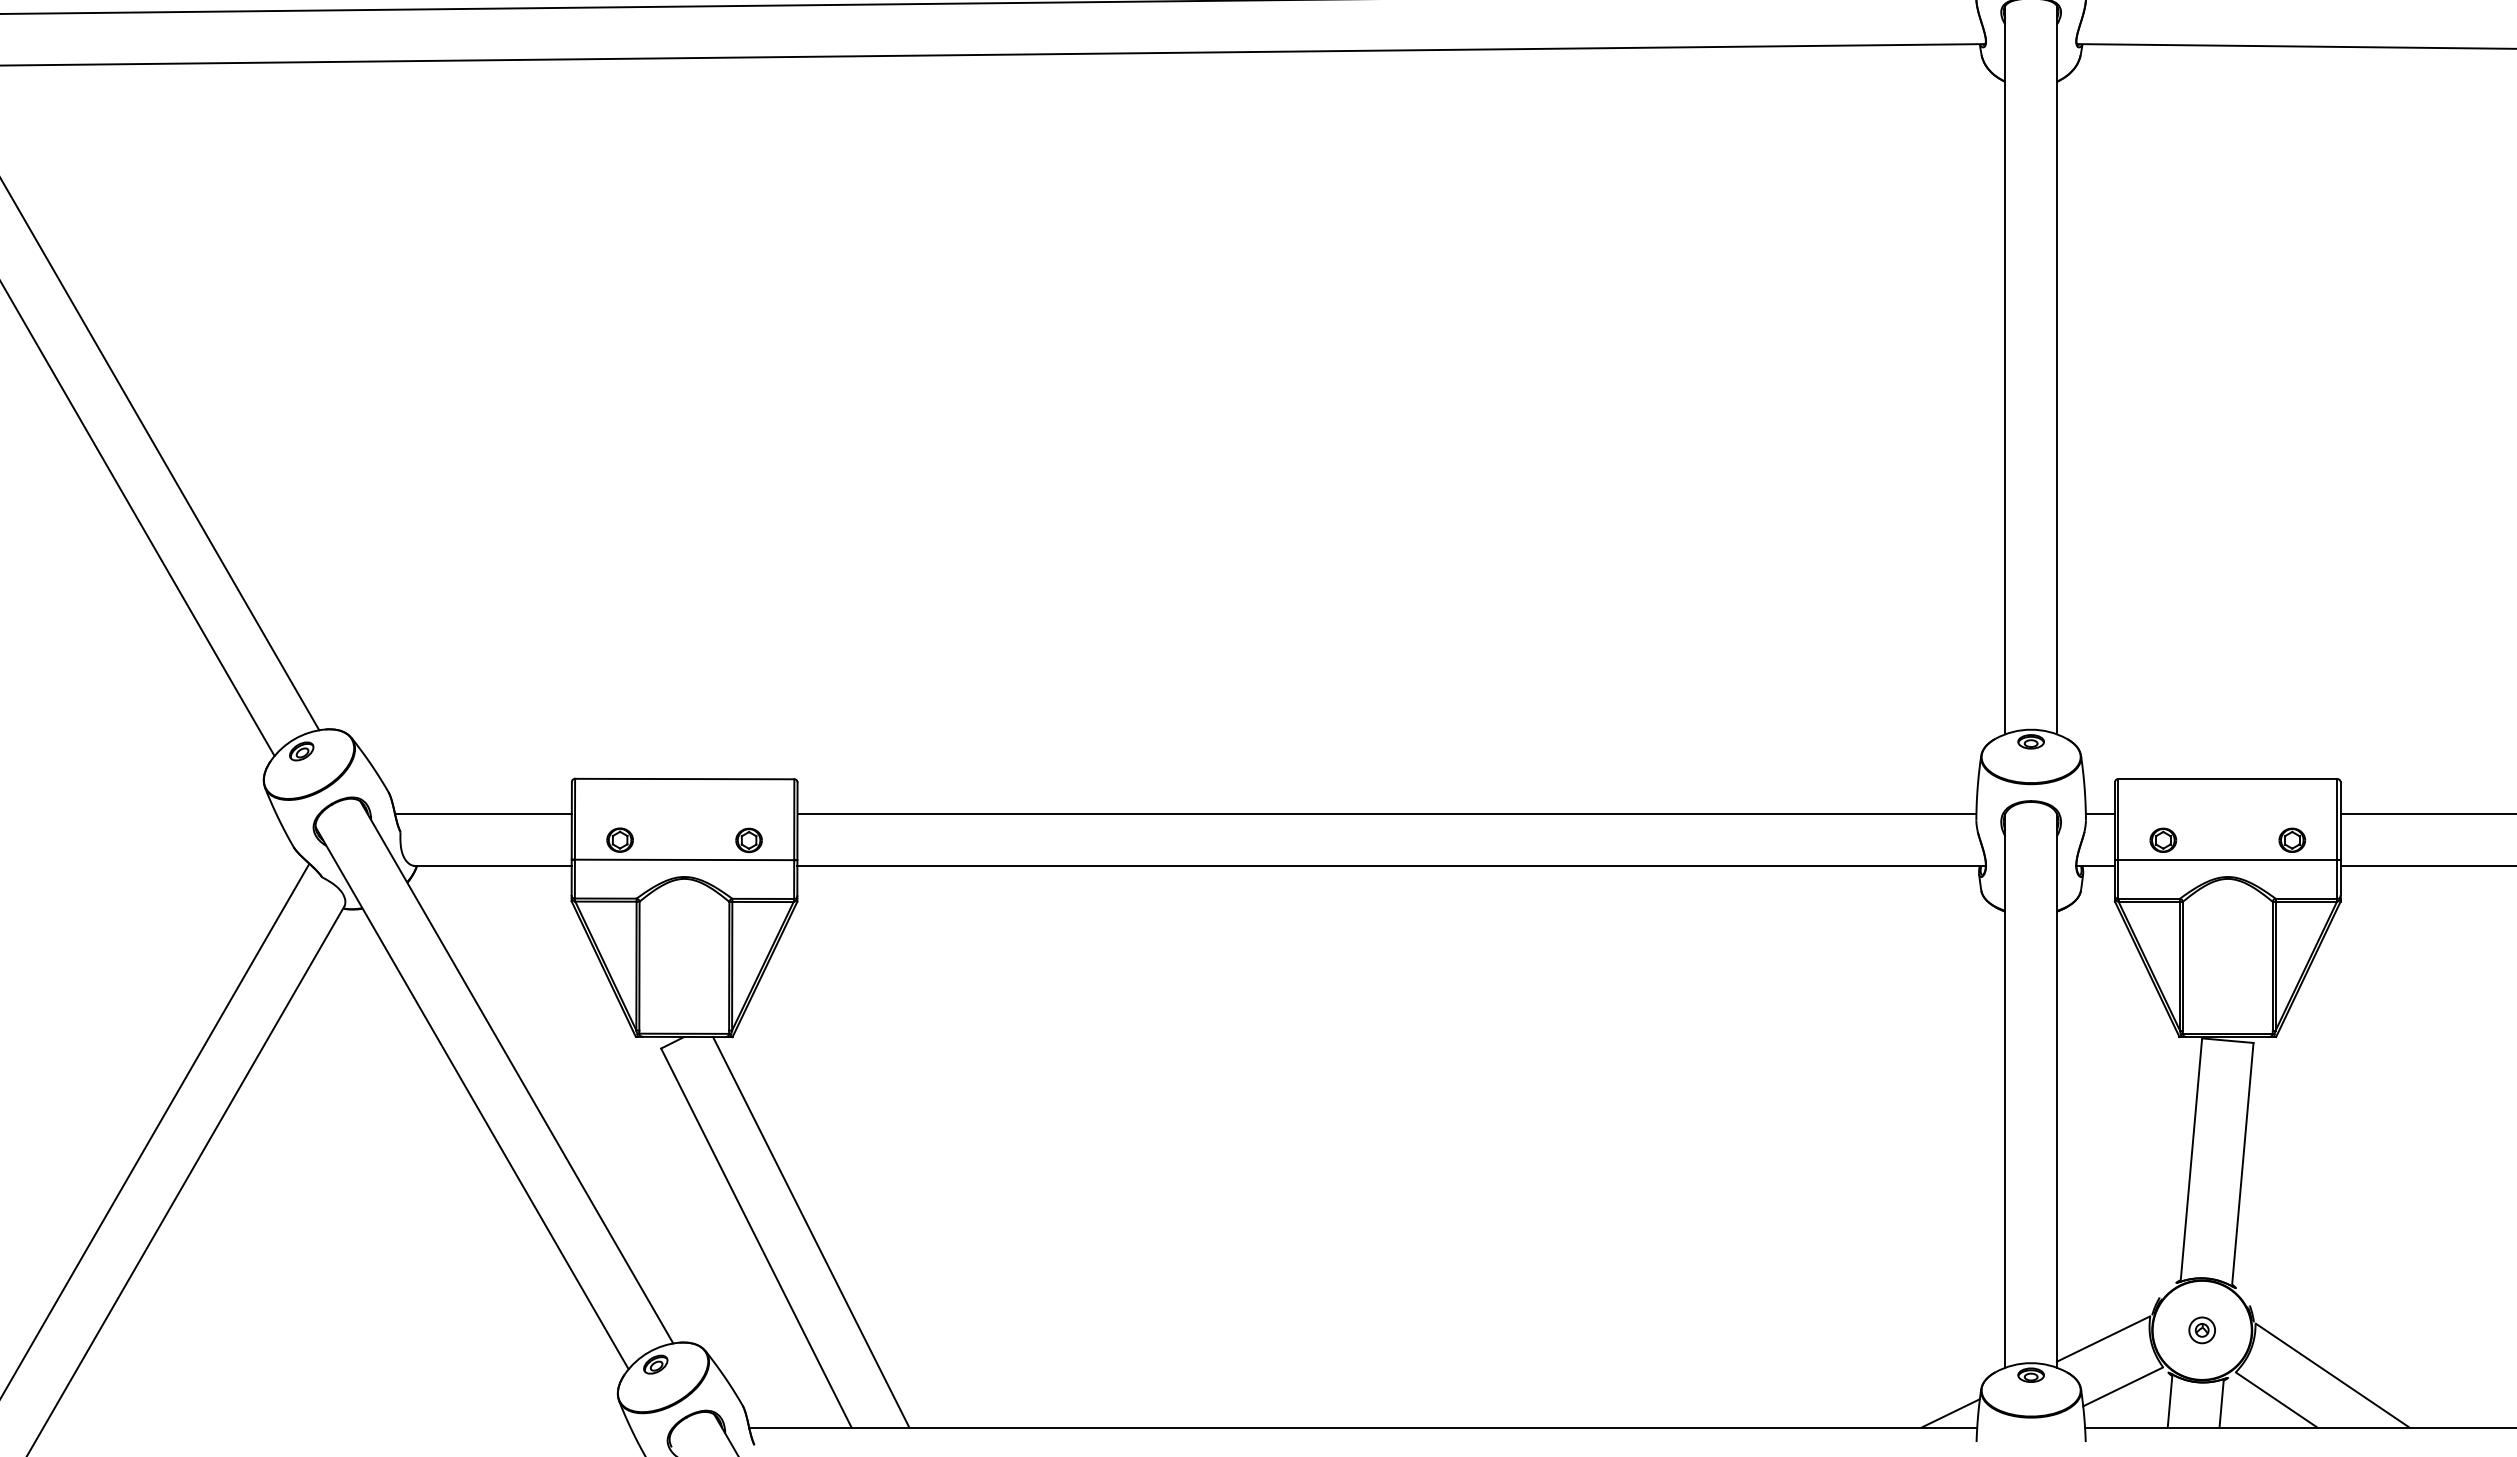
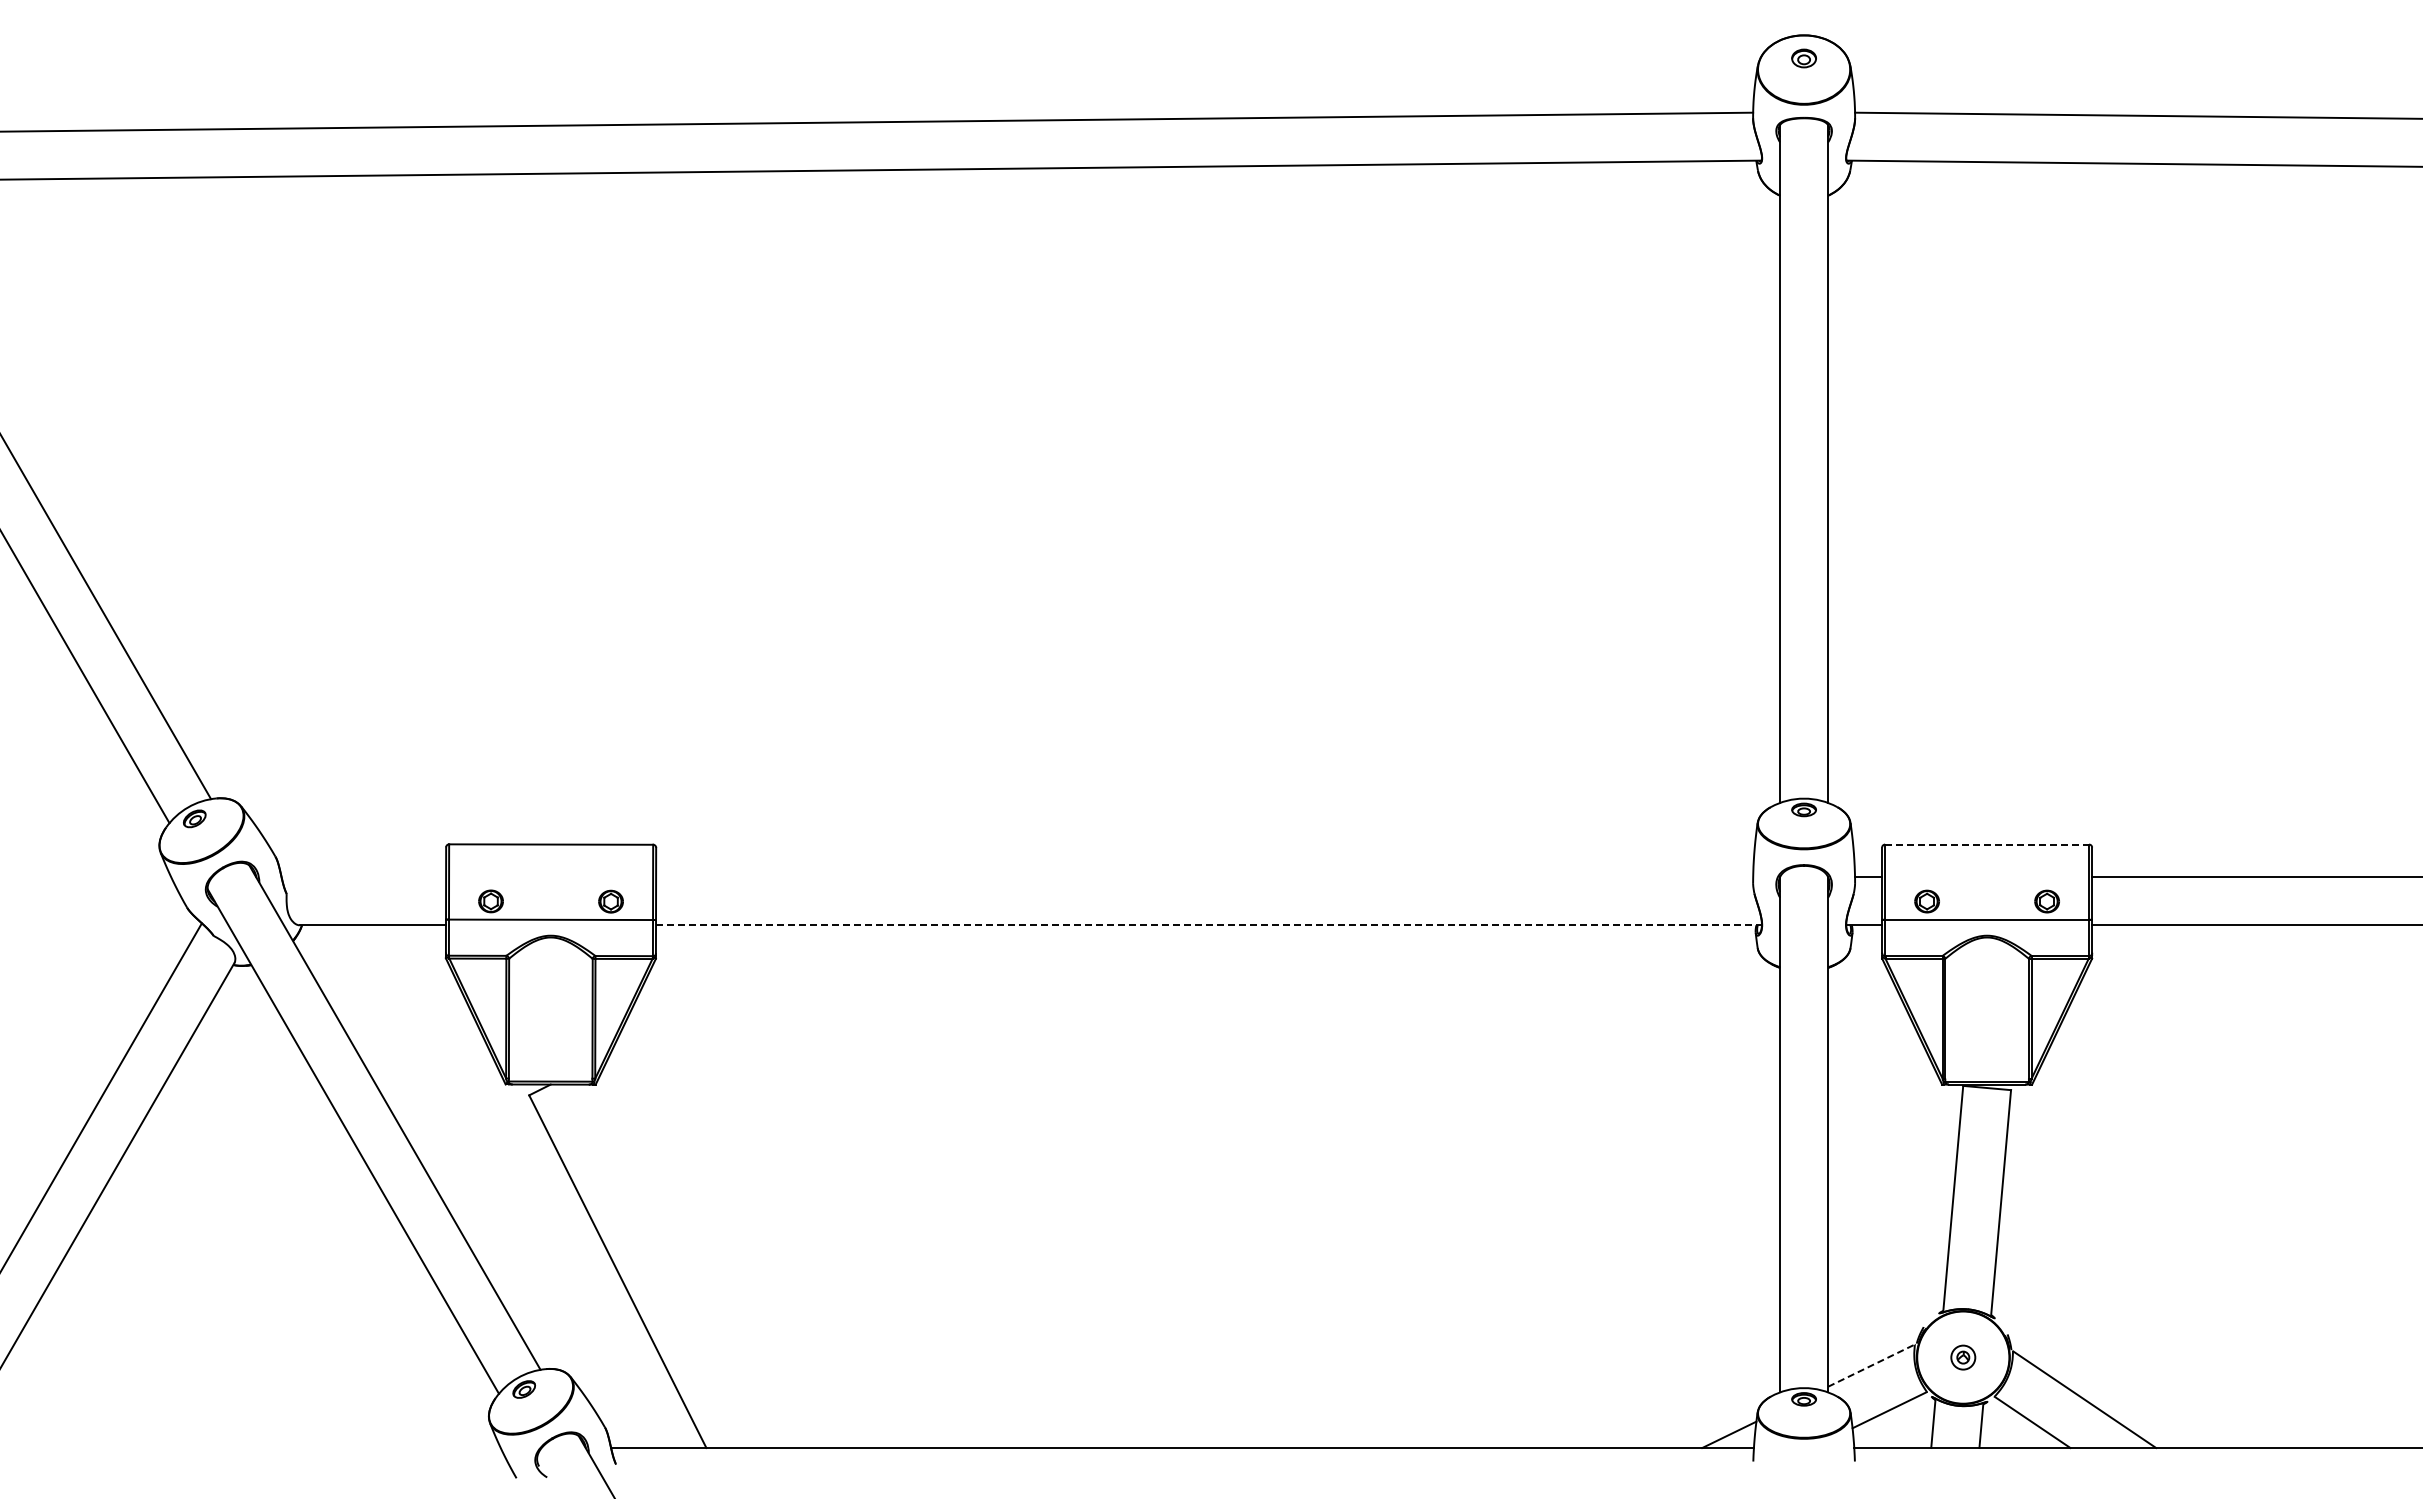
line: (2228, 778) -> (1987, 844), solid -> dashed
line: (483, 814) -> (363, 877), removed
line: (1386, 814) -> (1204, 877), removed
line: (1391, 866) -> (1208, 925), solid -> dashed
line: (810, 1232) -> (668, 1266), removed
line: (2103, 1338) -> (1871, 1365), solid -> dashed

